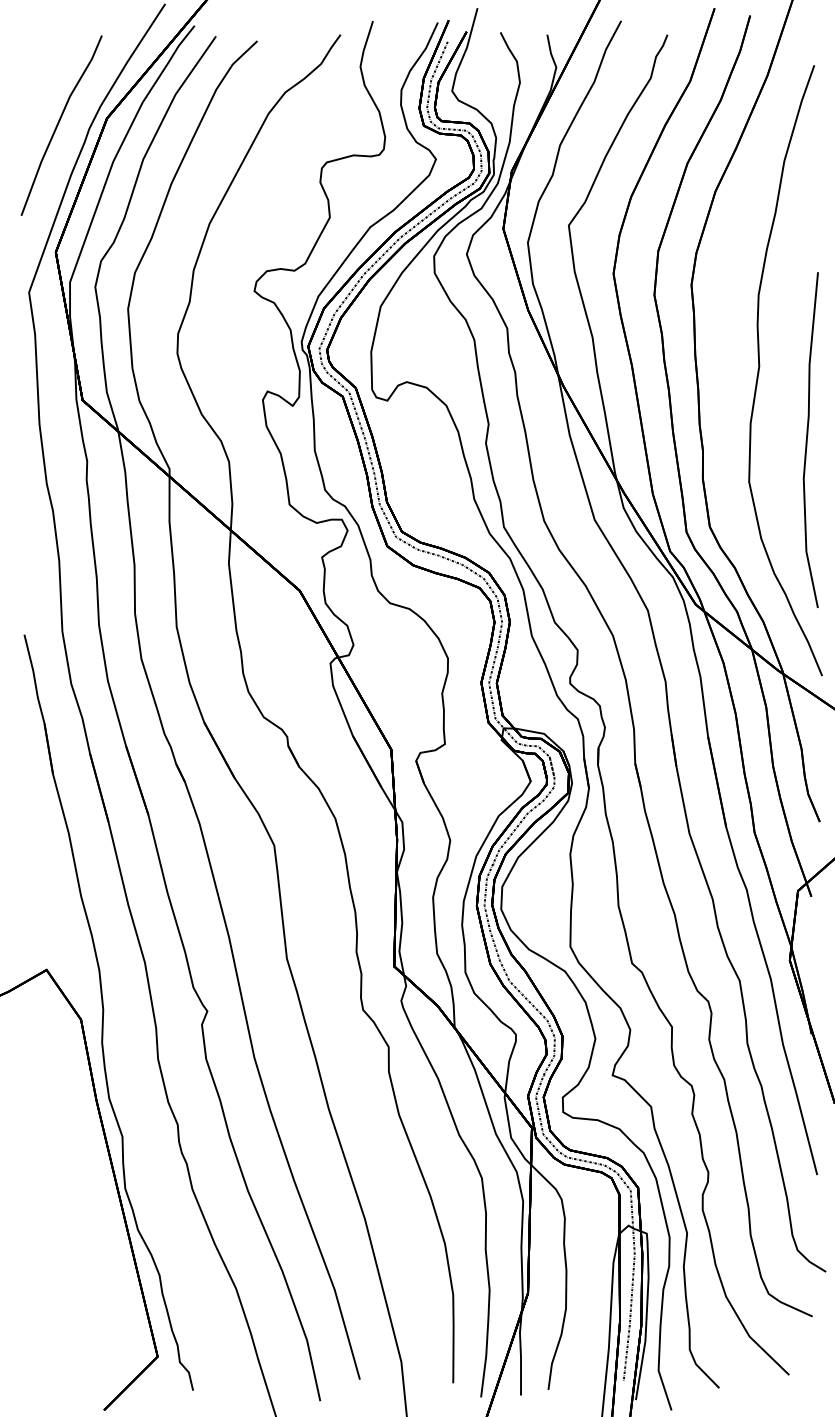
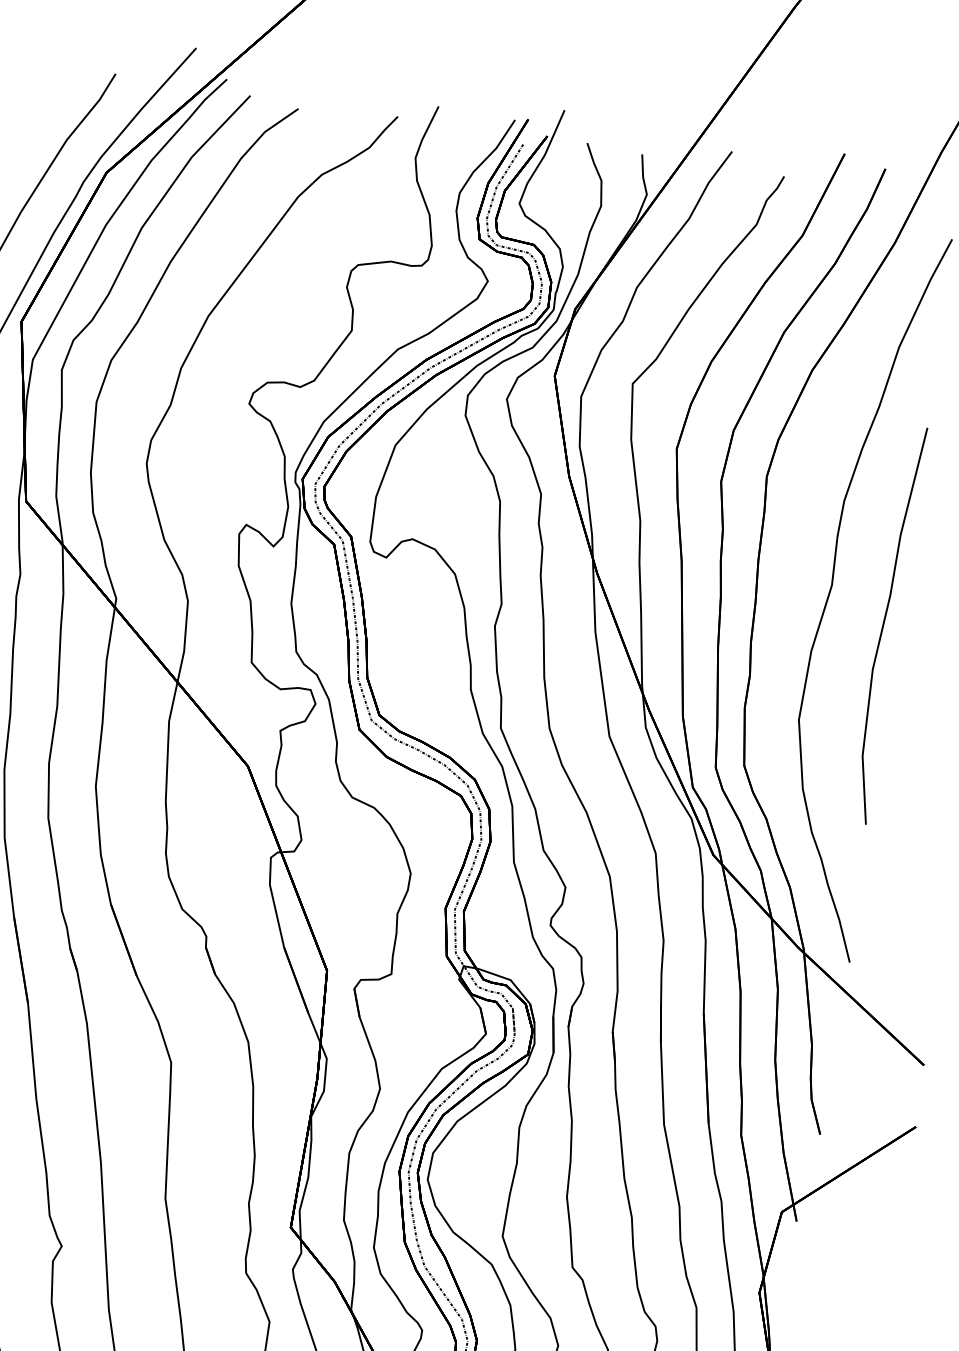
part: (810, 440) -> (887, 625), moved

